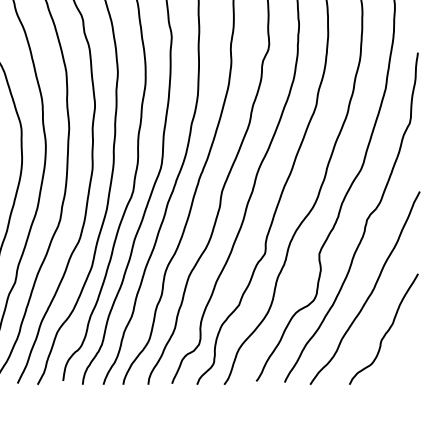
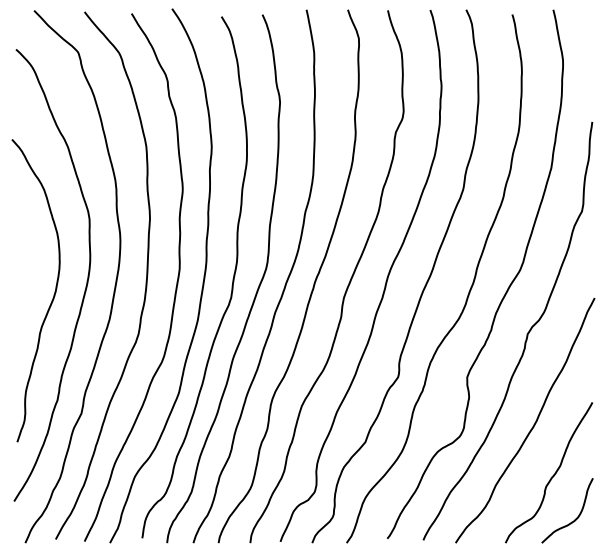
curve: (404, 365) -> (575, 518), added

